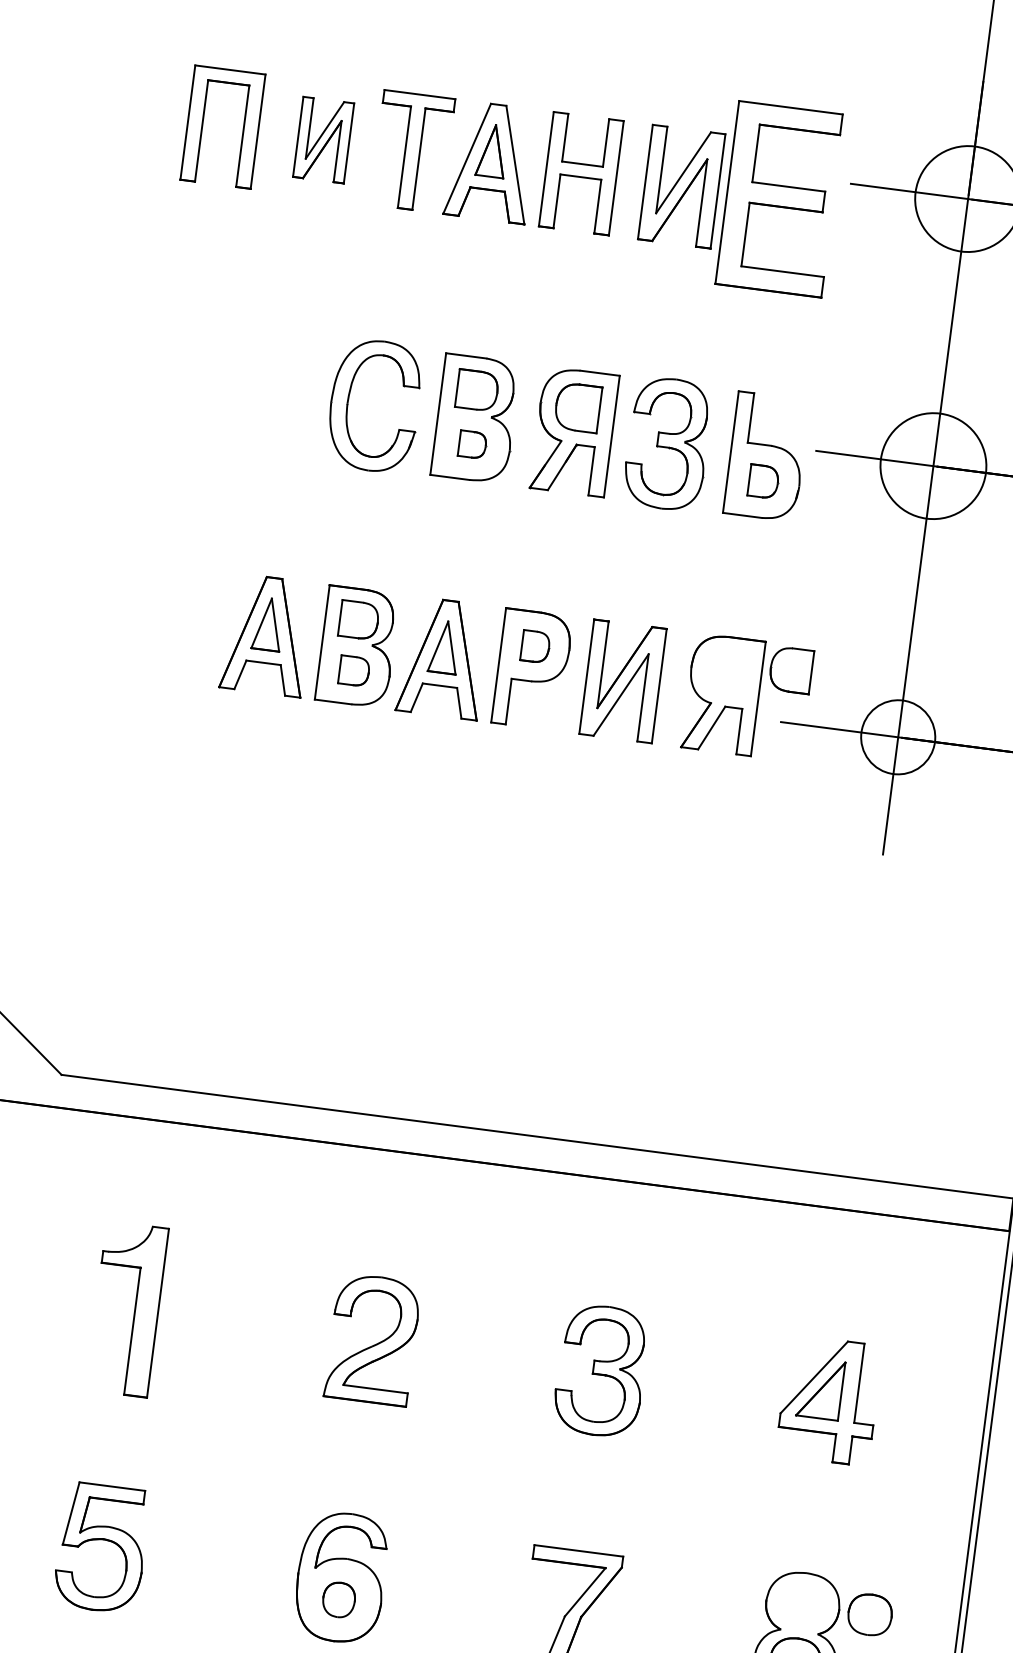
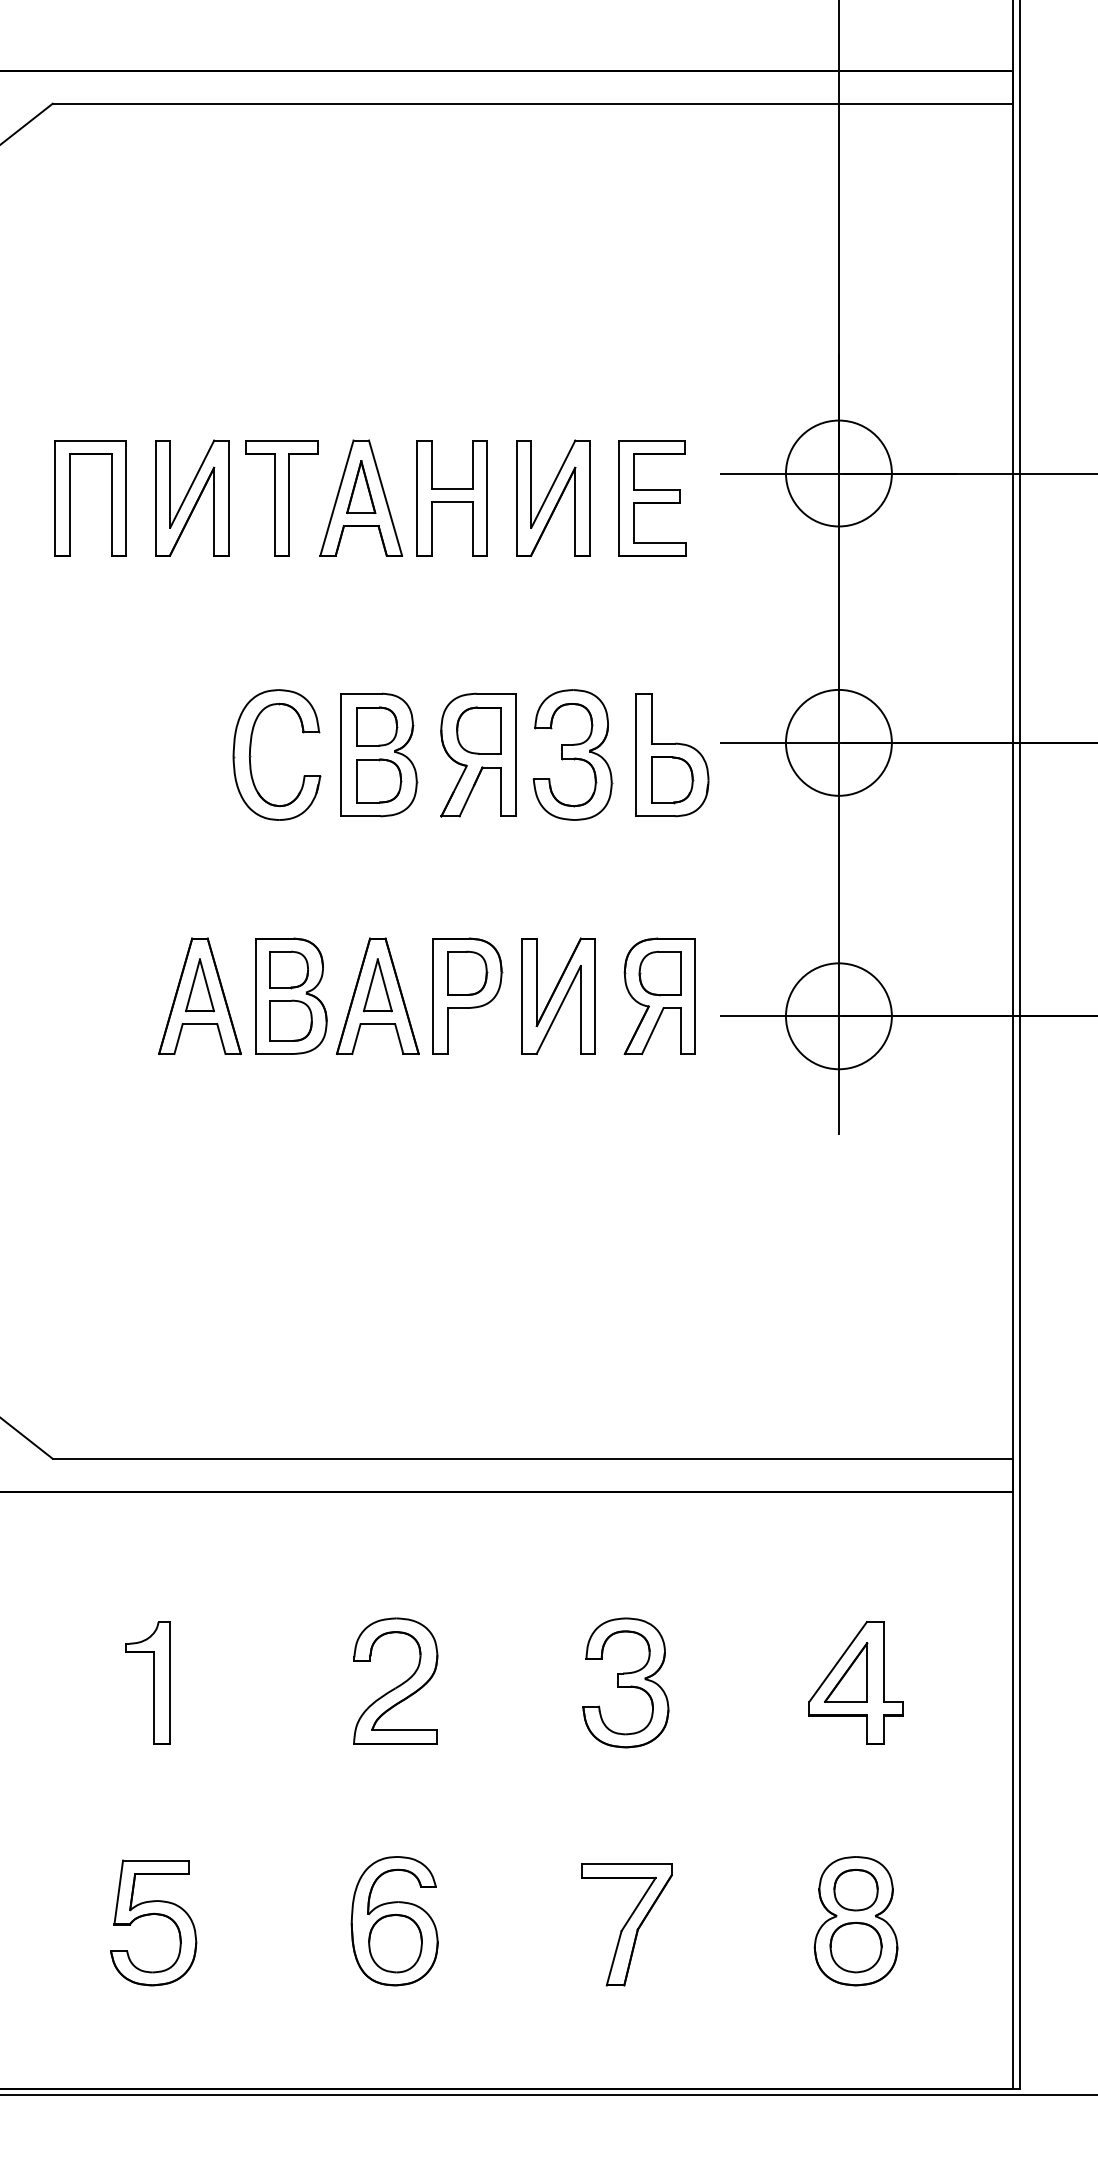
part: (323, 139) -> (192, 497), size x1.43
part: (780, 199) -> (652, 498), size x0.62
part: (472, 444) -> (379, 780), size x1.67
part: (763, 482) -> (672, 780), size x1.43
part: (535, 646) -> (467, 972), size x1.43
part: (353, 670) -> (290, 1020), size x1.43
part: (790, 670) -> (659, 973), moved
circle: (897, 737) -> (838, 1016), size x1.43
part: (126, 1308) -> (147, 1682), size x0.71
part: (339, 1599) -> (395, 1943), size x1.67
part: (869, 1615) -> (855, 1890), moved

